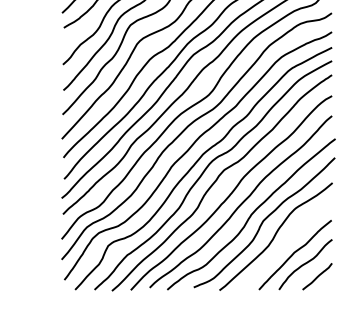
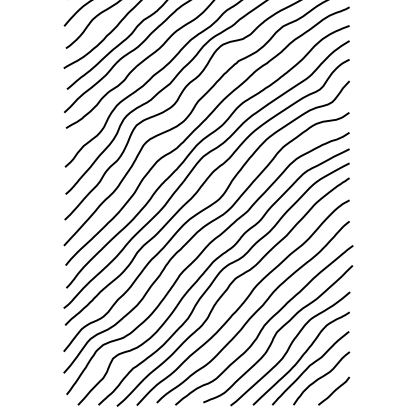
curve: (285, 245) -> (300, 358), added

